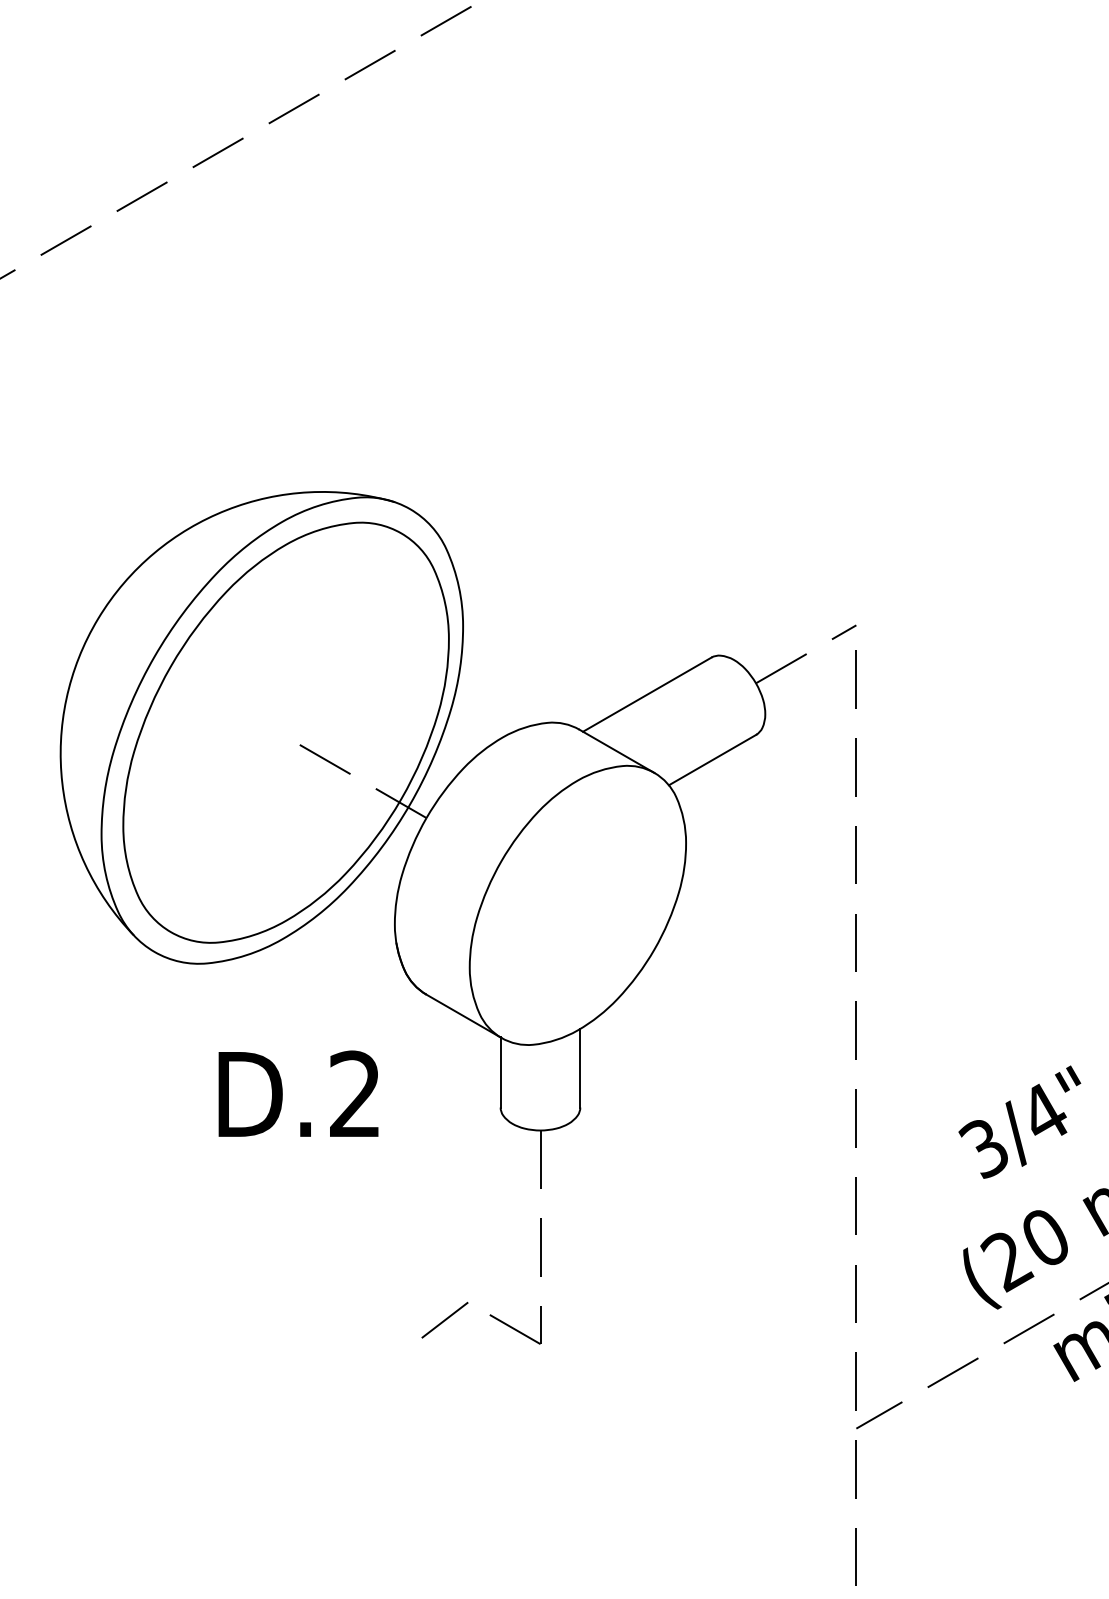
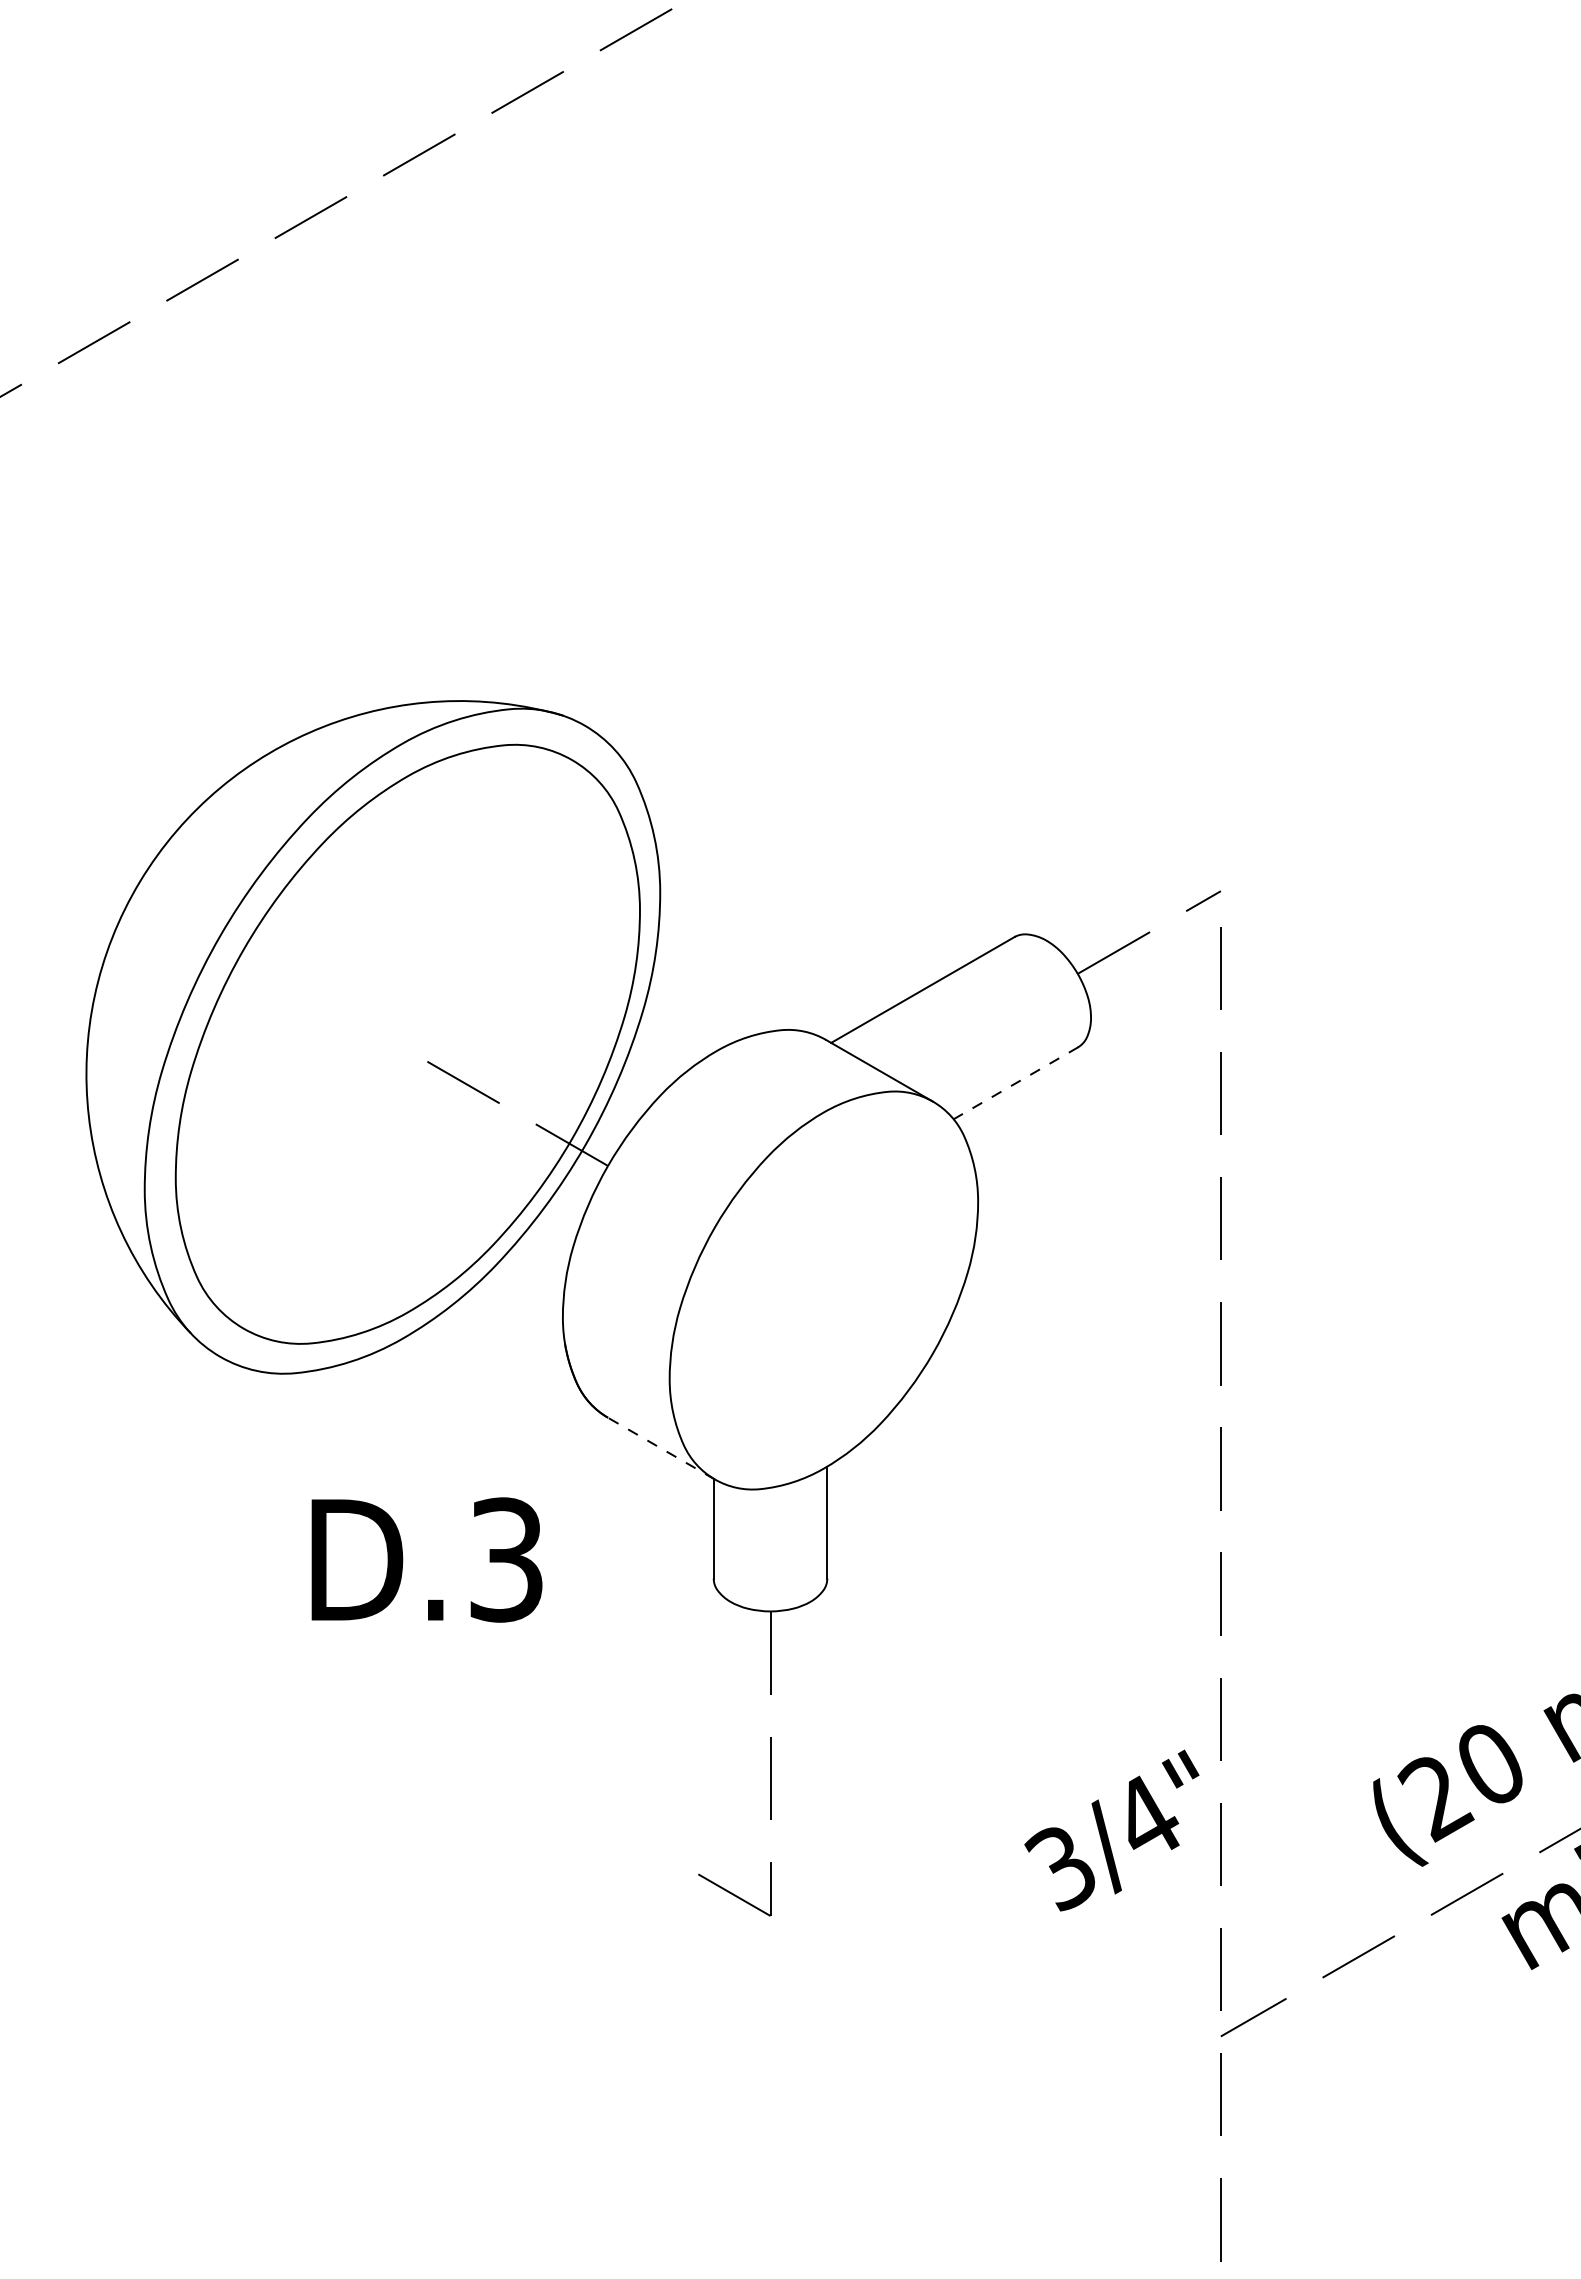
line: (712, 760) -> (1015, 1083), solid -> dashed
line: (464, 1016) -> (661, 1448), solid -> dashed
text: (355, 1094) -> (506, 1559), D.2 -> D.3
text: (1019, 1122) -> (1111, 1830), moved
line: (445, 1319) -> (634, 1881), removed

